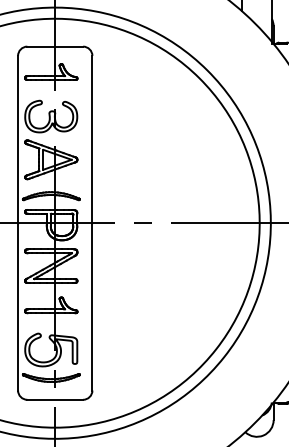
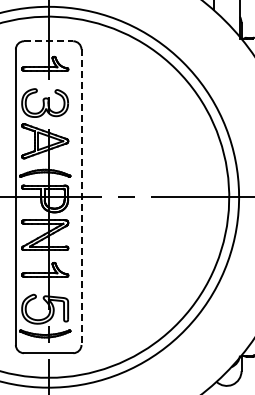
line: (55, 46) -> (48, 41), solid -> dashed
line: (92, 223) -> (81, 197), solid -> dashed

